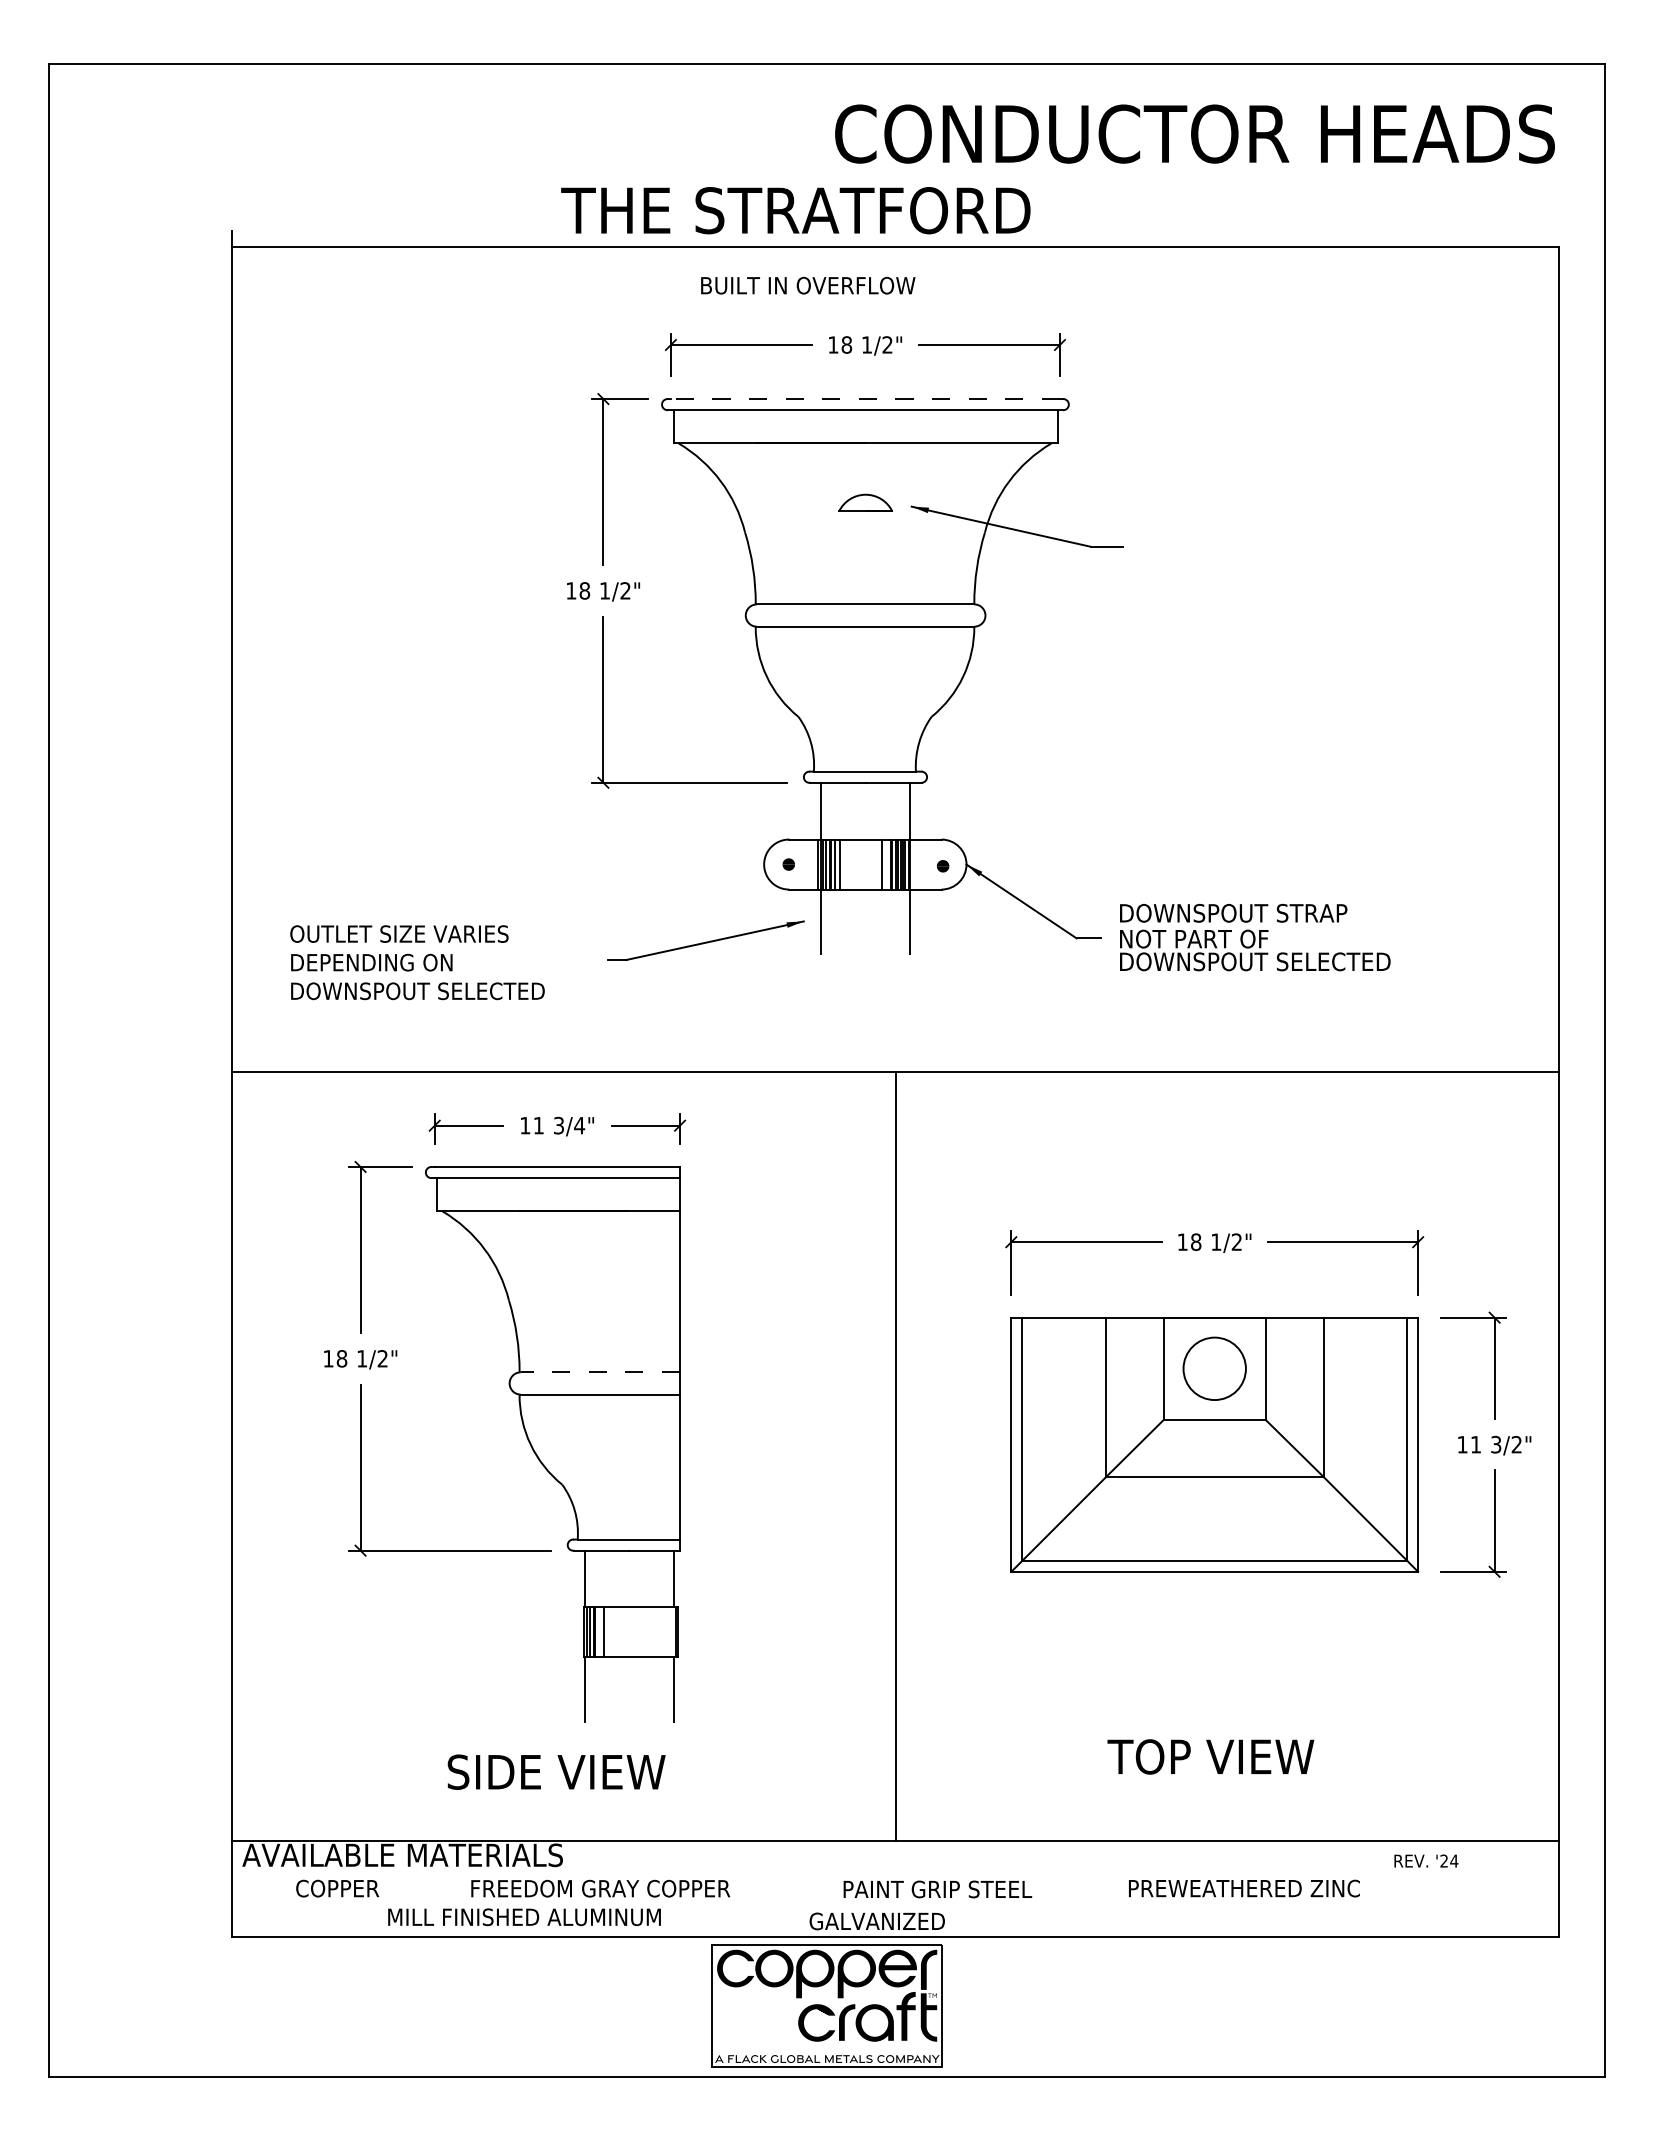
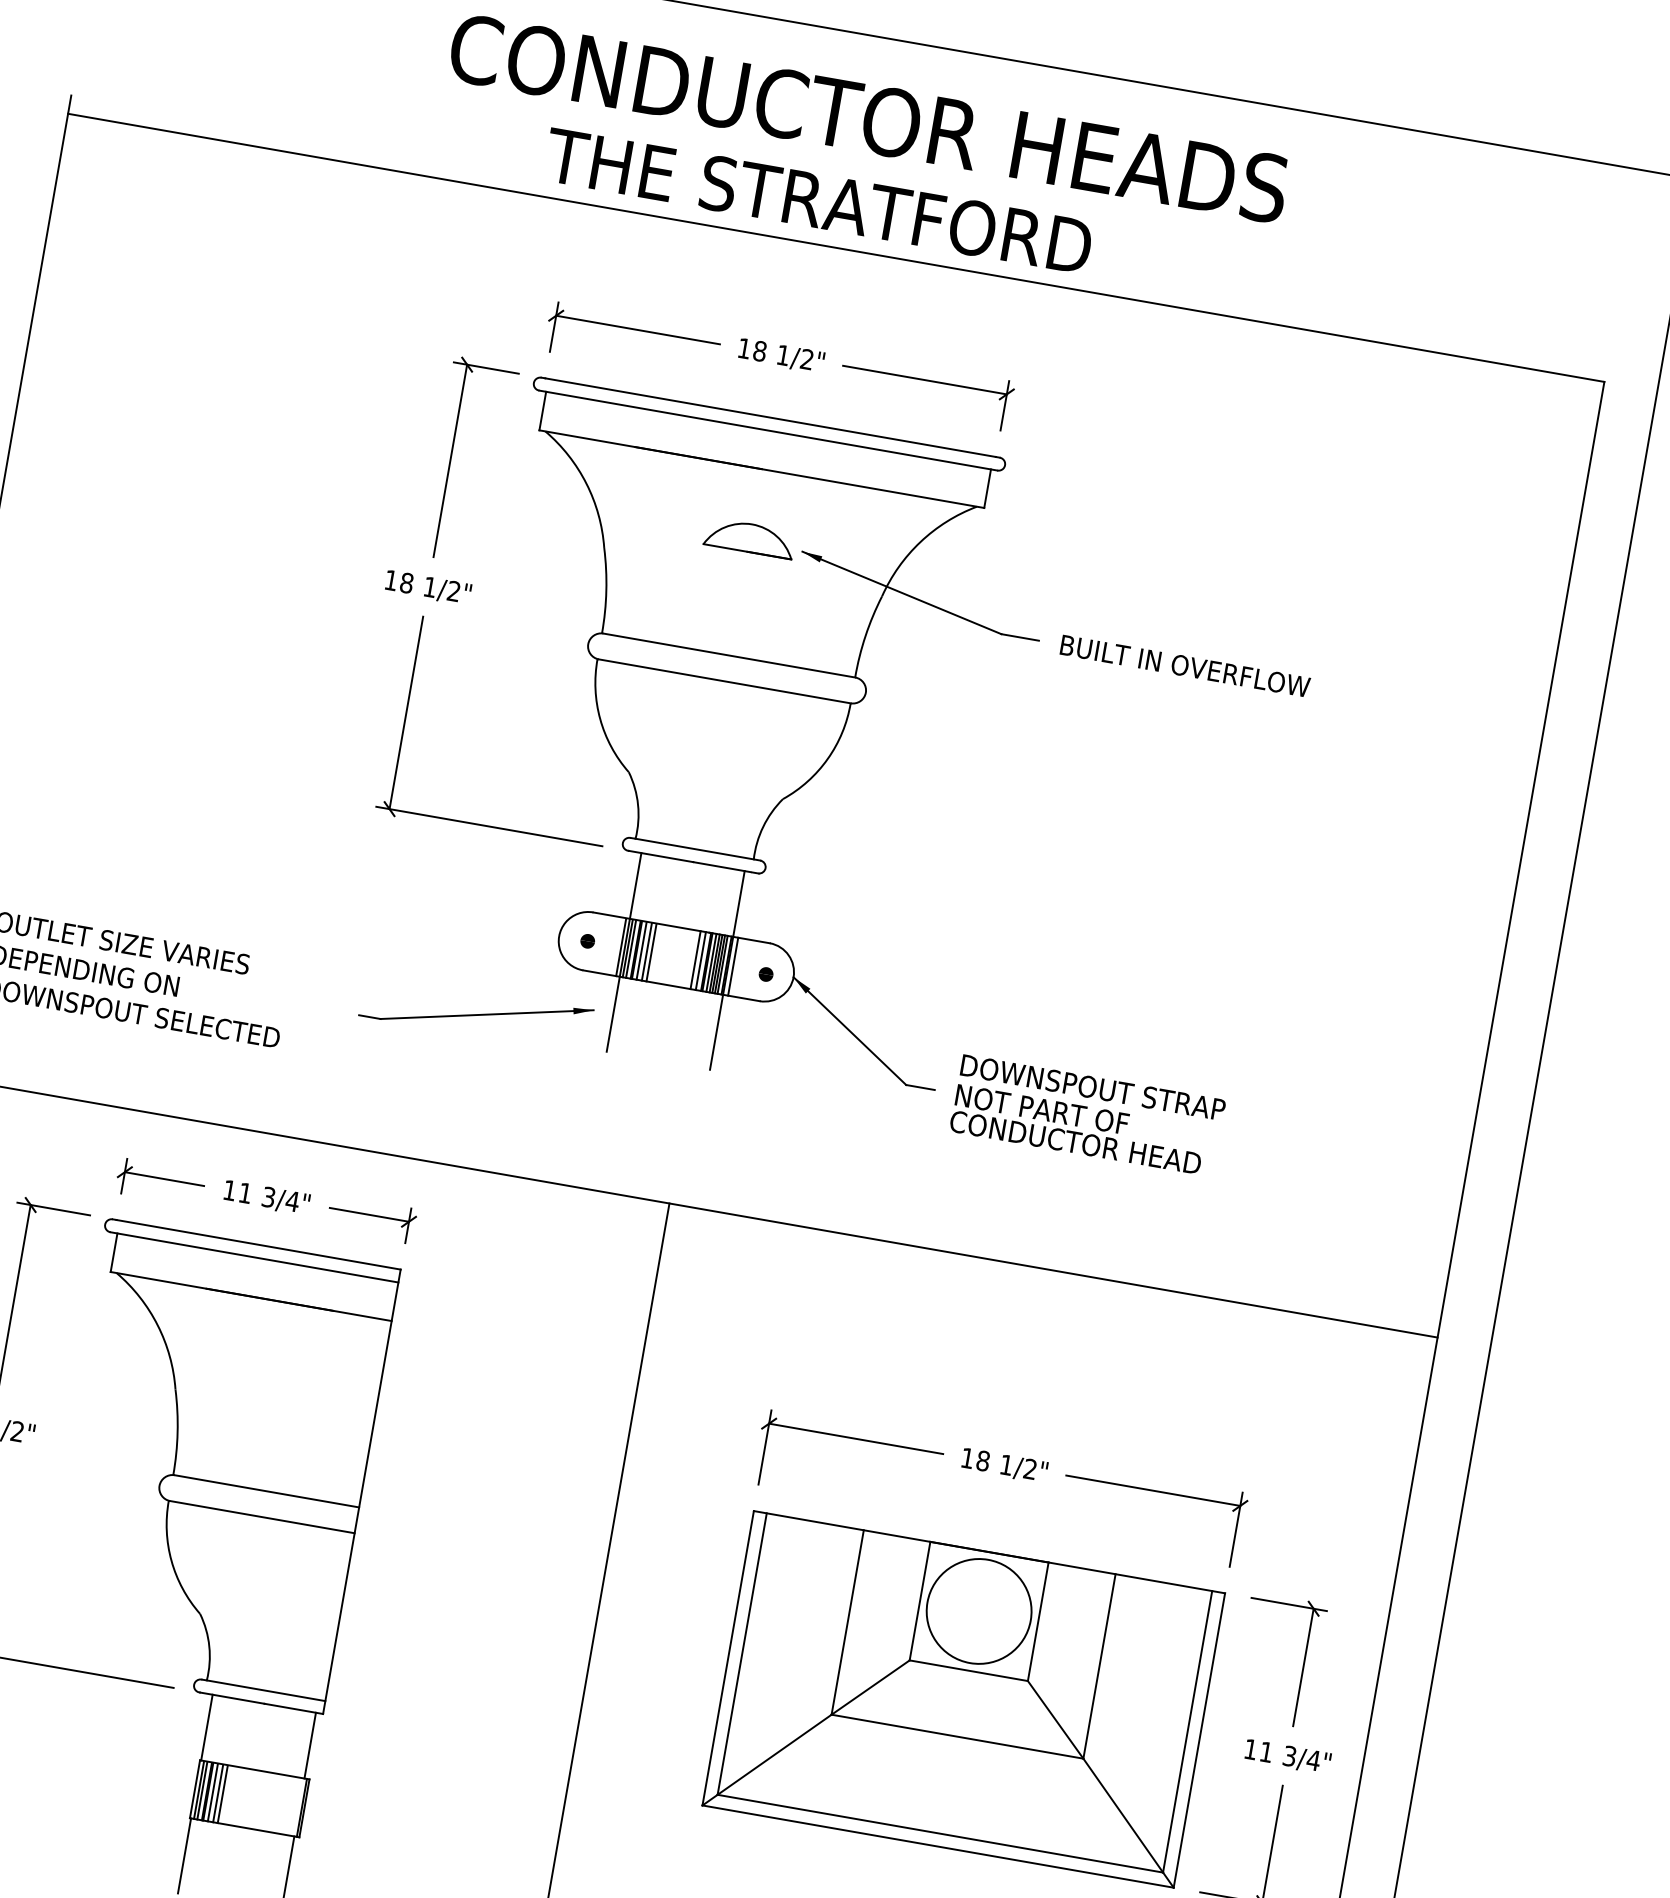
text: (1194, 133) -> (868, 117), moved
text: (795, 210) -> (818, 200), moved
text: (808, 285) -> (1185, 666), moved
line: (865, 399) -> (770, 418), dashed -> solid
part: (865, 502) -> (749, 537), size x1.43
line: (843, 864) -> (651, 952), added
line: (886, 864) -> (700, 960), added
line: (914, 864) -> (733, 966), added
text: (1254, 961) -> (1107, 1147), DOWNSPOUT SELECTED -> CONDUCTOR HEAD
circle: (1214, 1368) -> (978, 1611), size x1.43
line: (600, 1372) -> (266, 1491), dashed -> solid
text: (1516, 1444) -> (1313, 1760), 3/2" -> 3/4"
line: (599, 1632) -> (213, 1792), added
line: (607, 1632) -> (222, 1794), added

